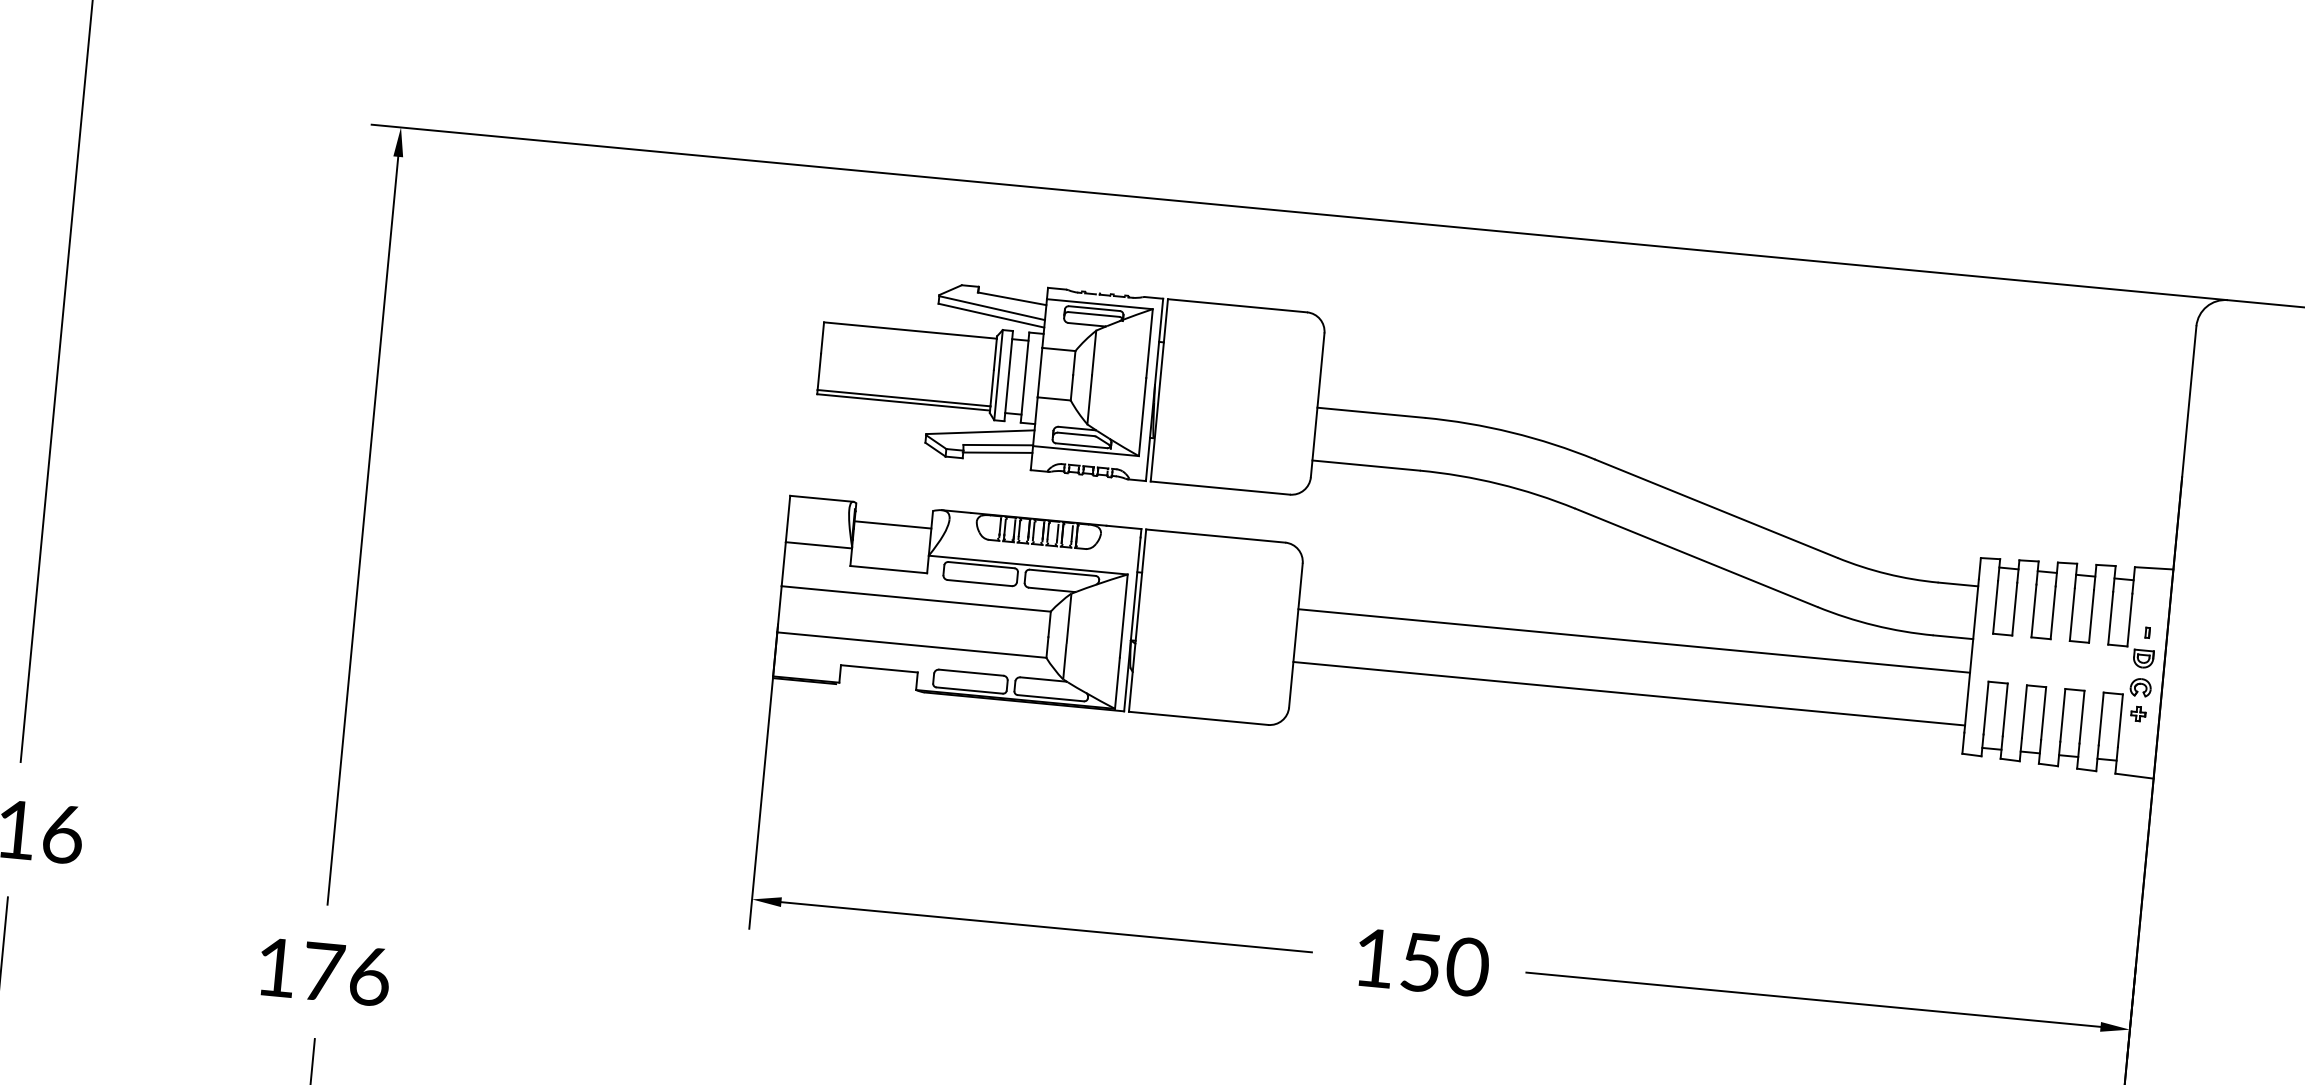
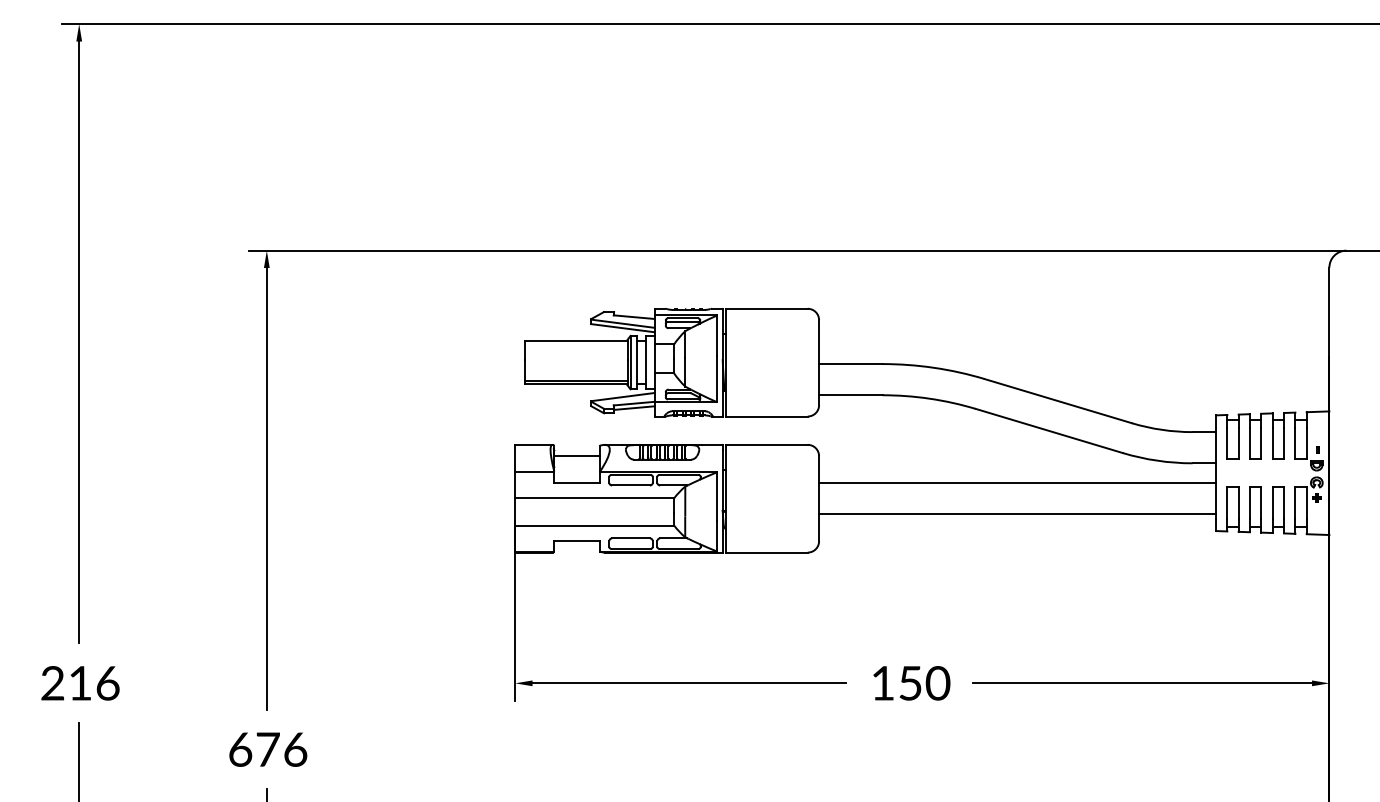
text: (276, 967) -> (240, 749), 176 -> 676

